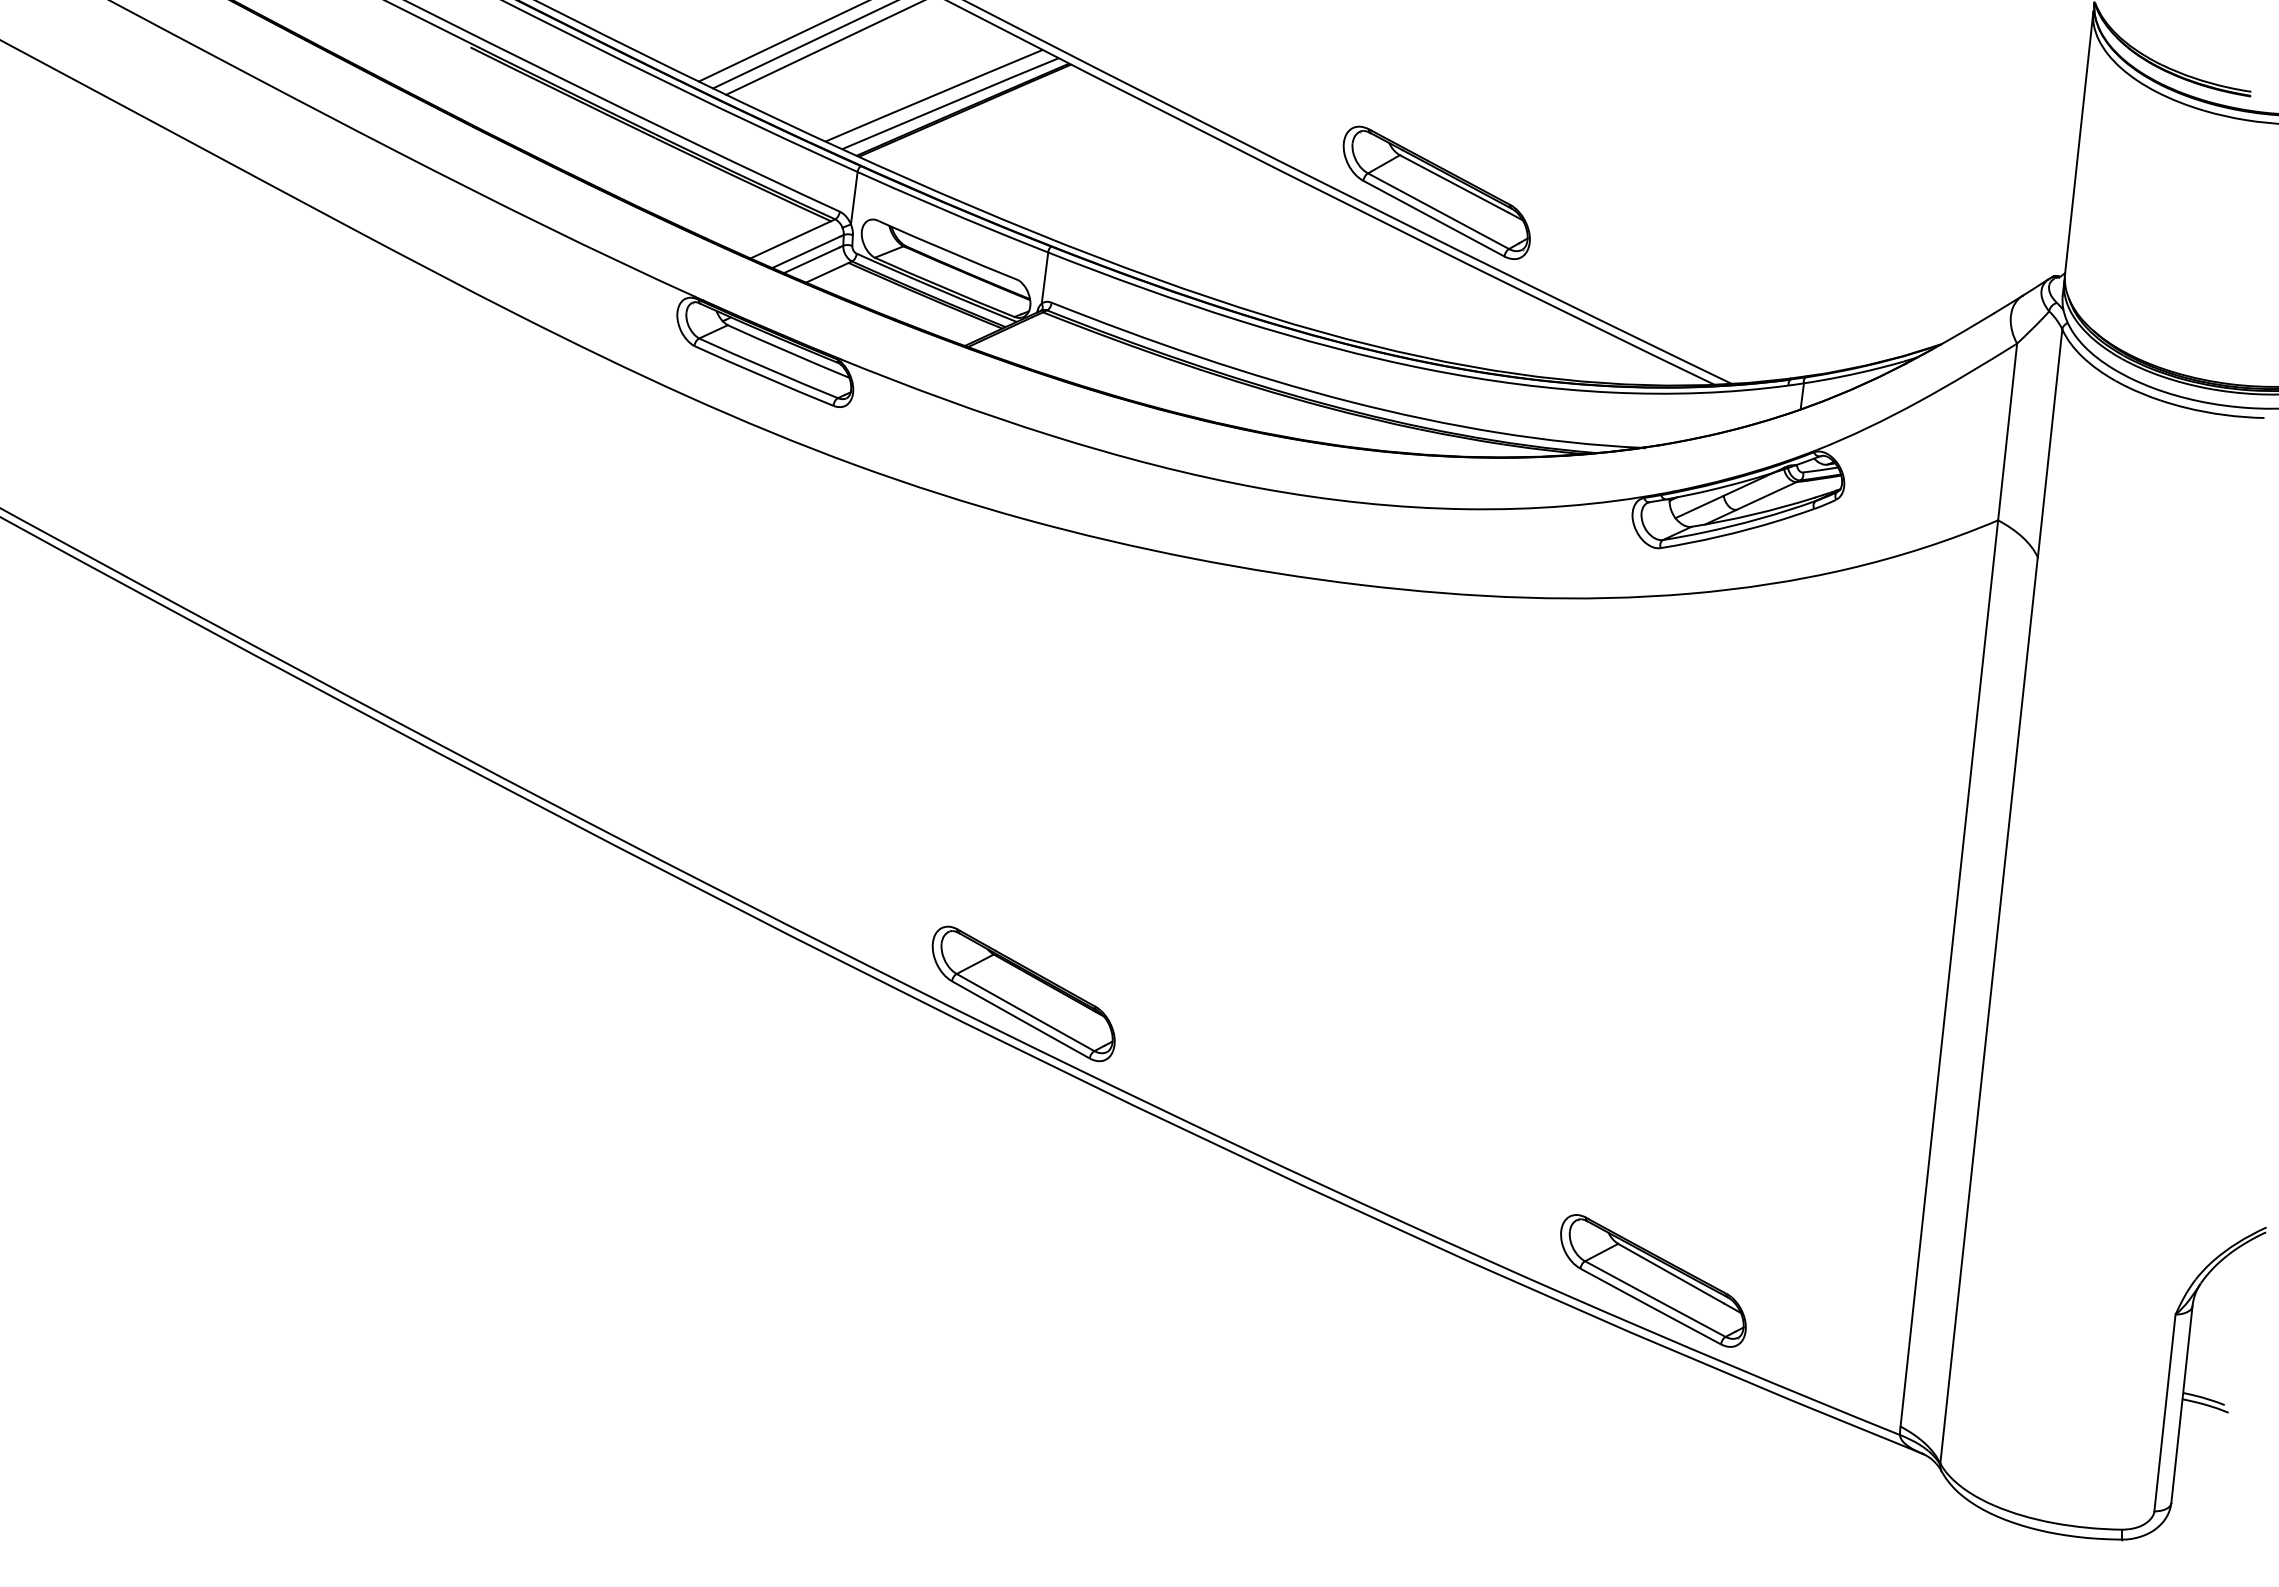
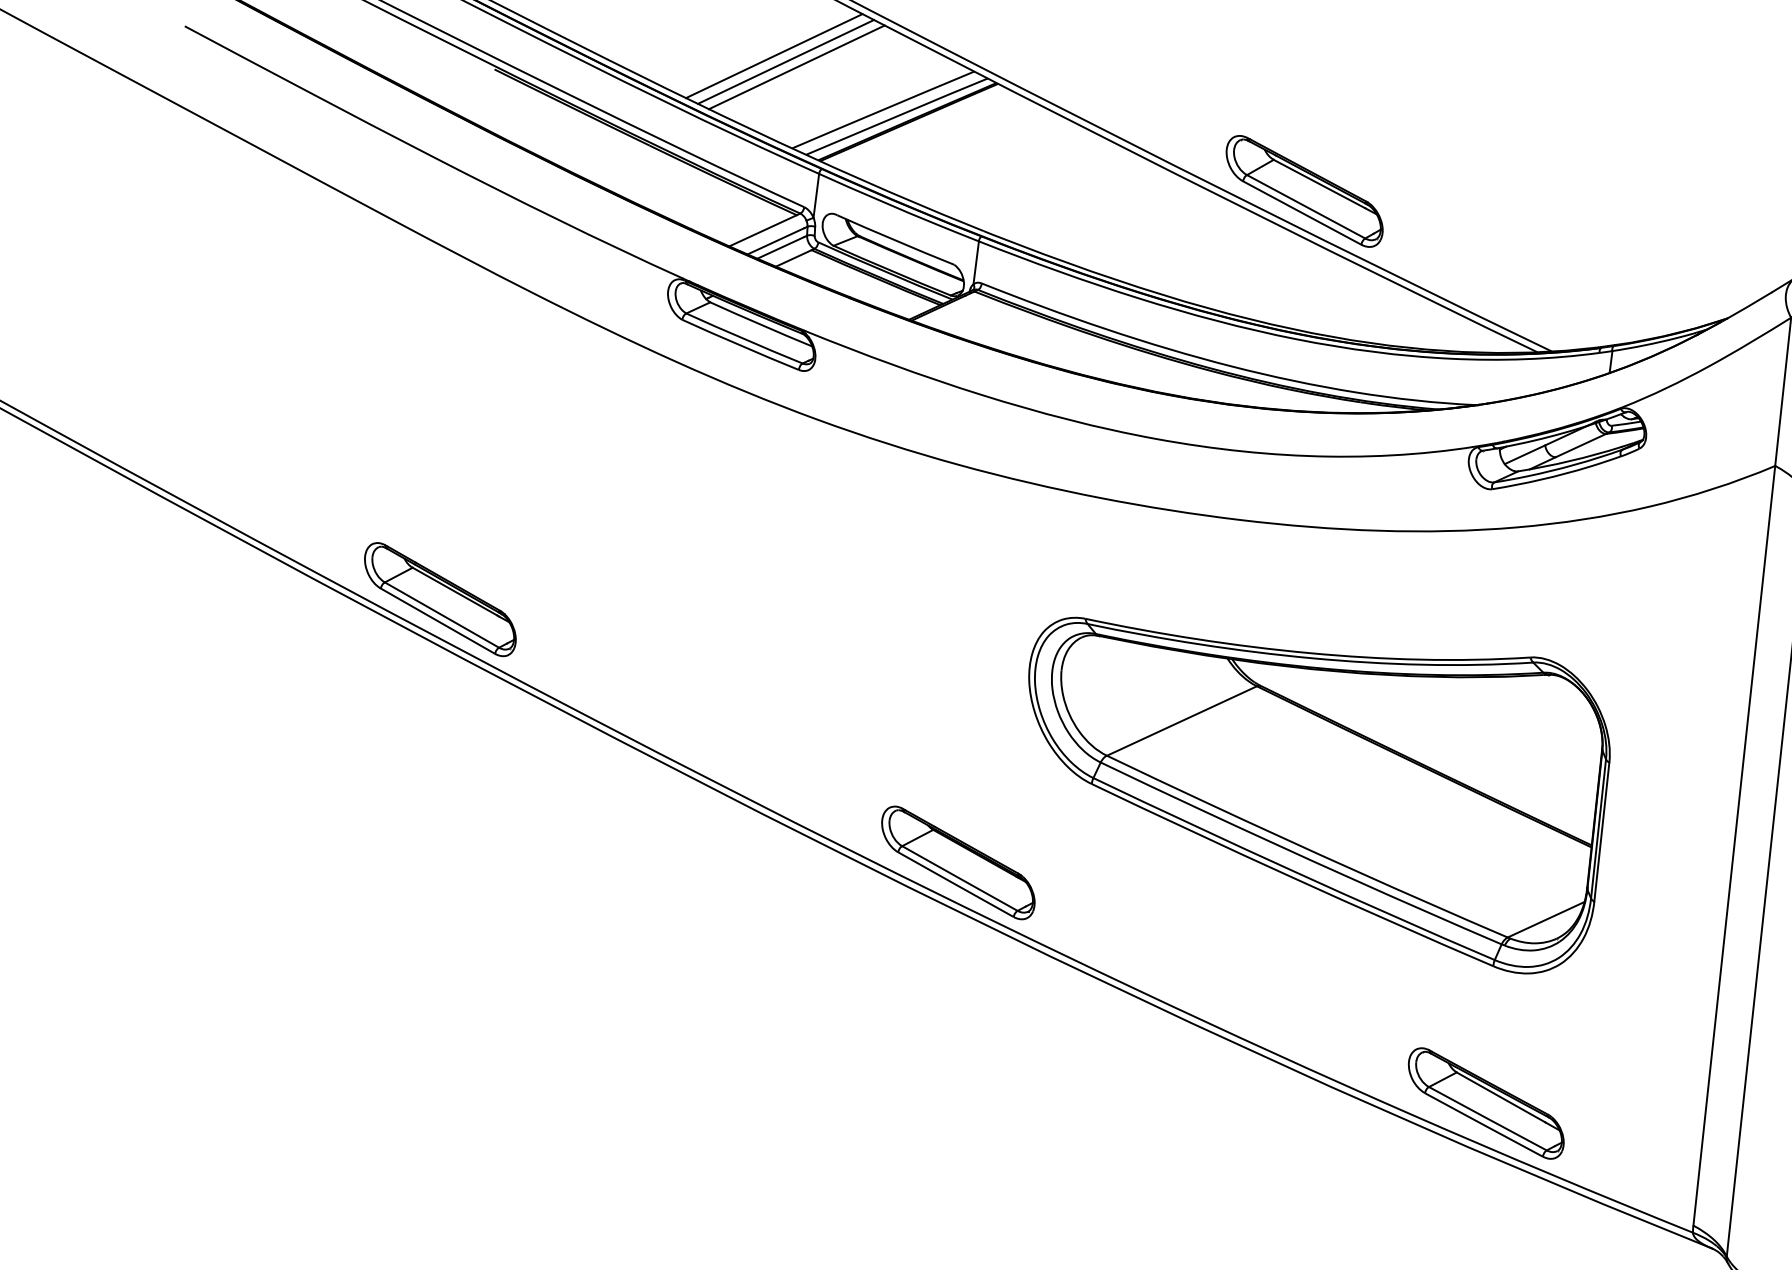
part: (405, 679) -> (440, 599), added
part: (1454, 913) -> (1319, 795), added

